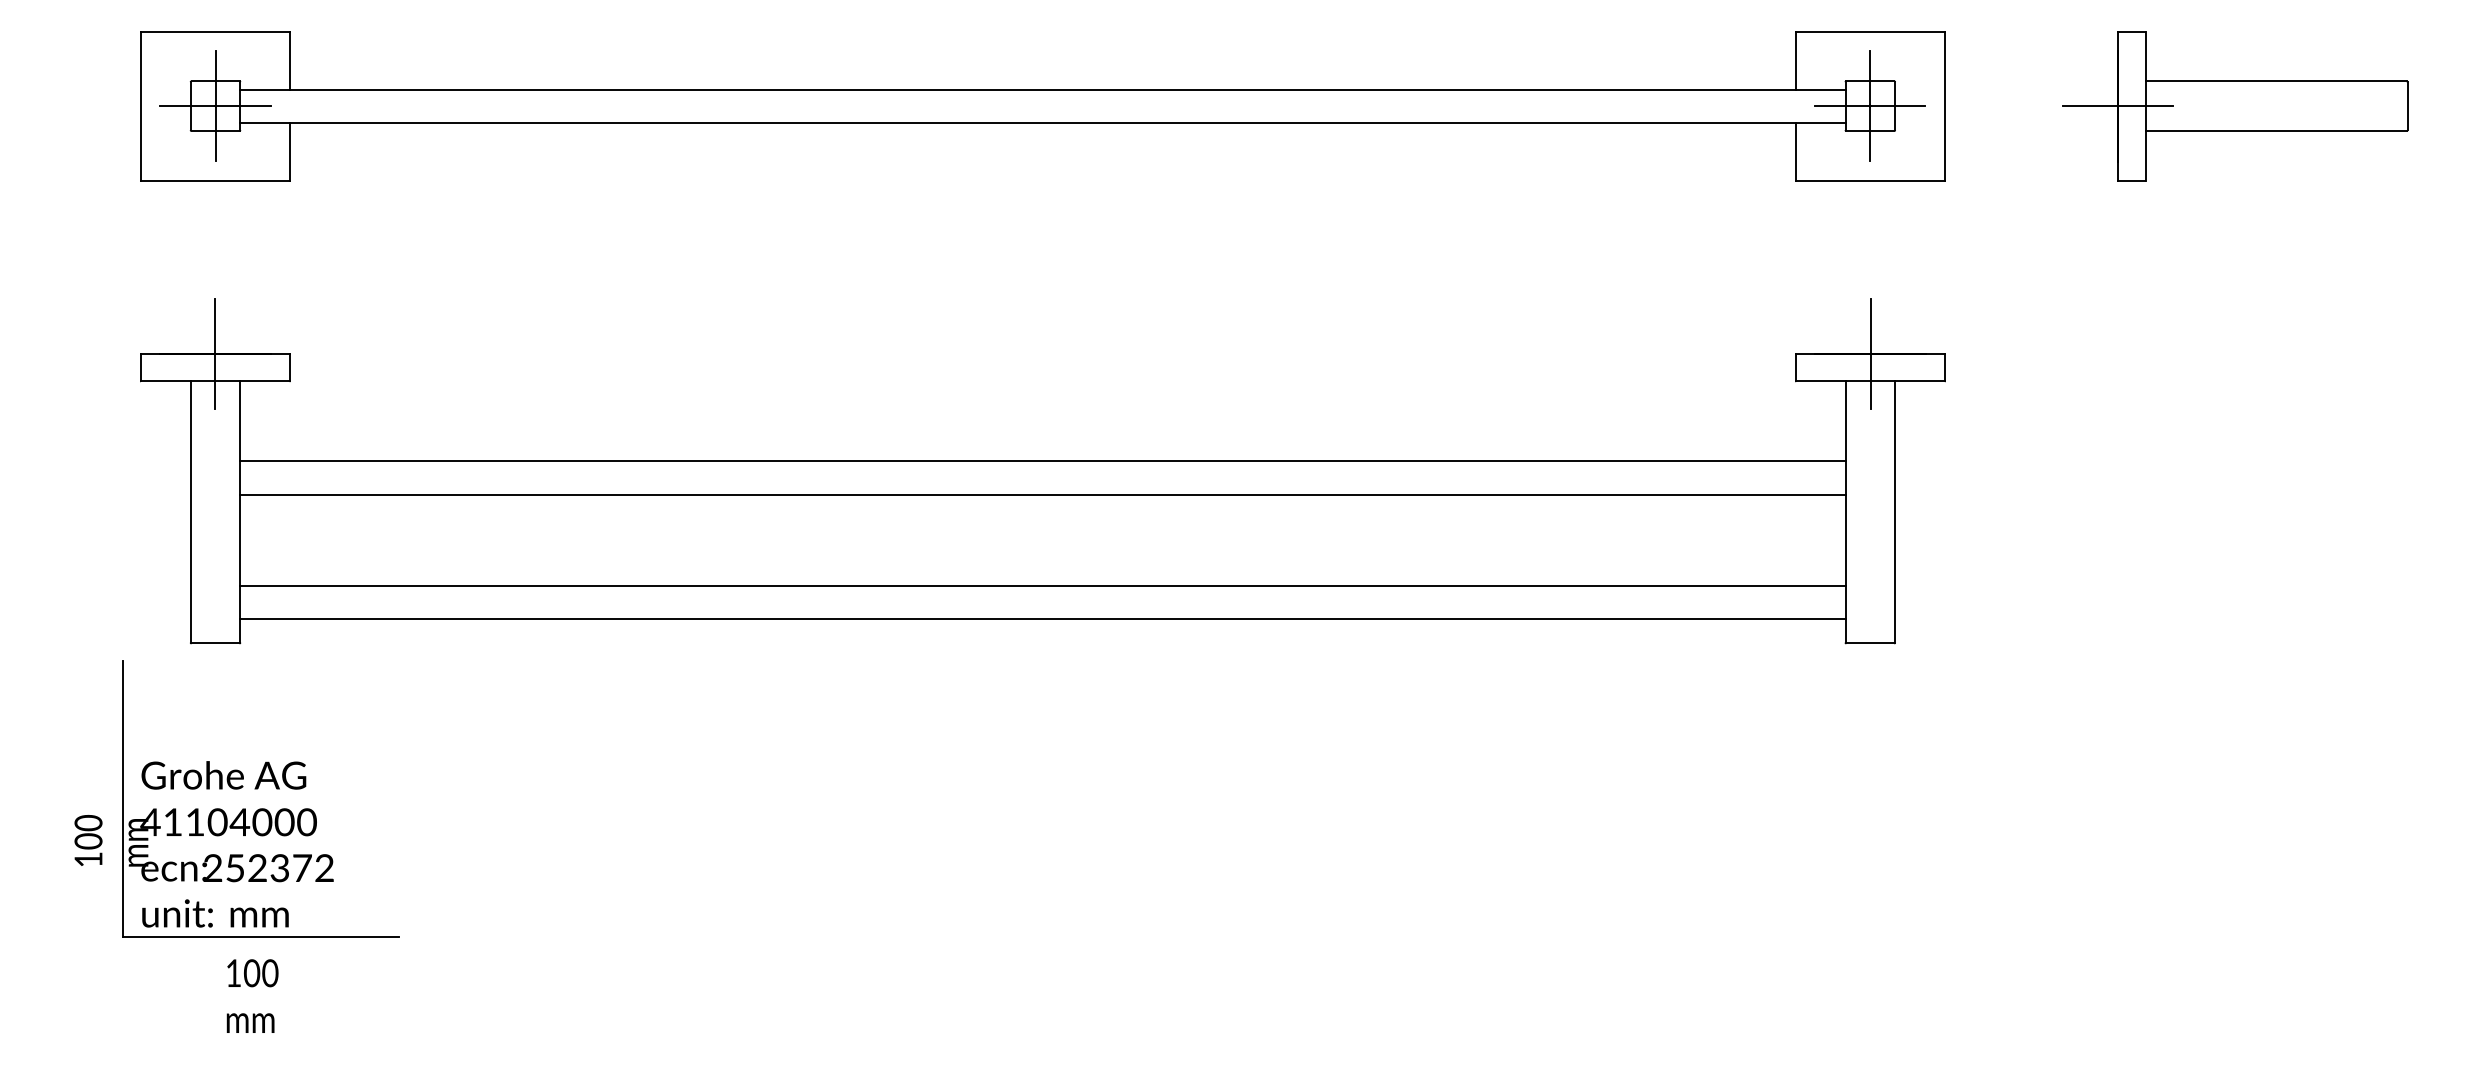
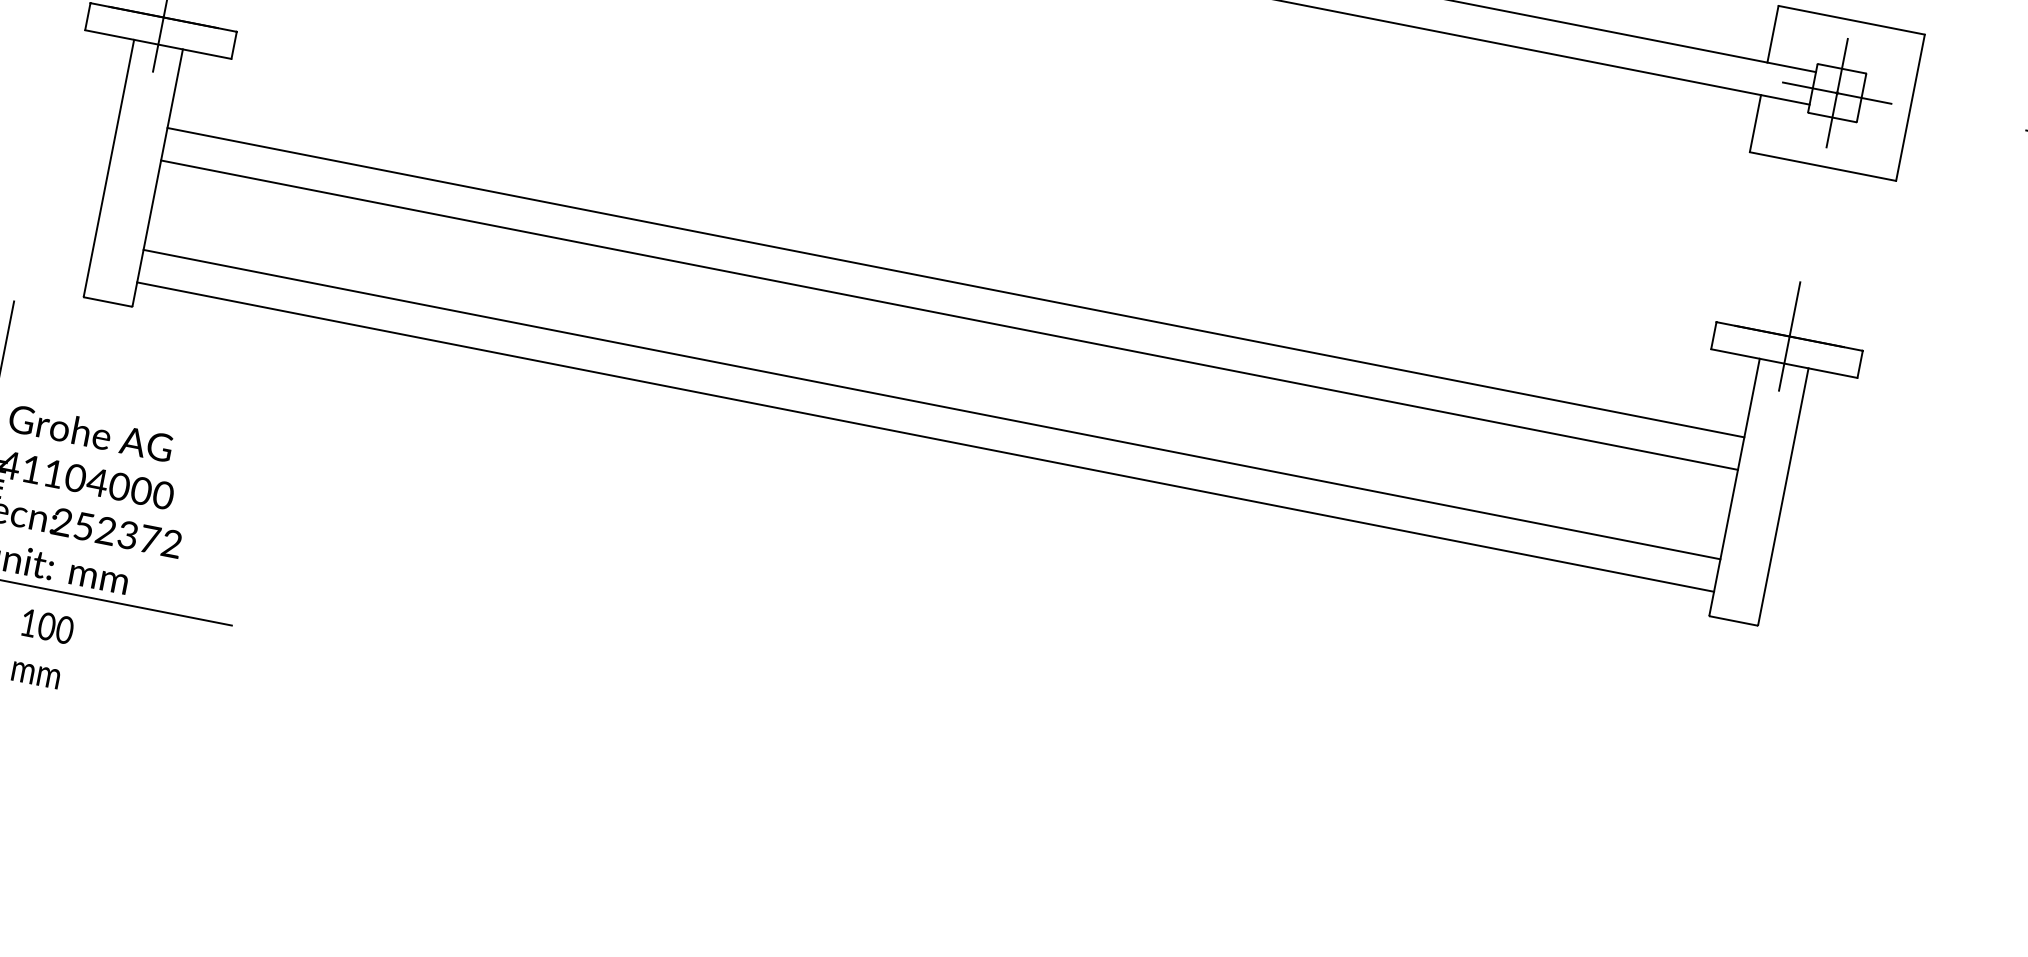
text: (252, 995) -> (43, 648), moved

